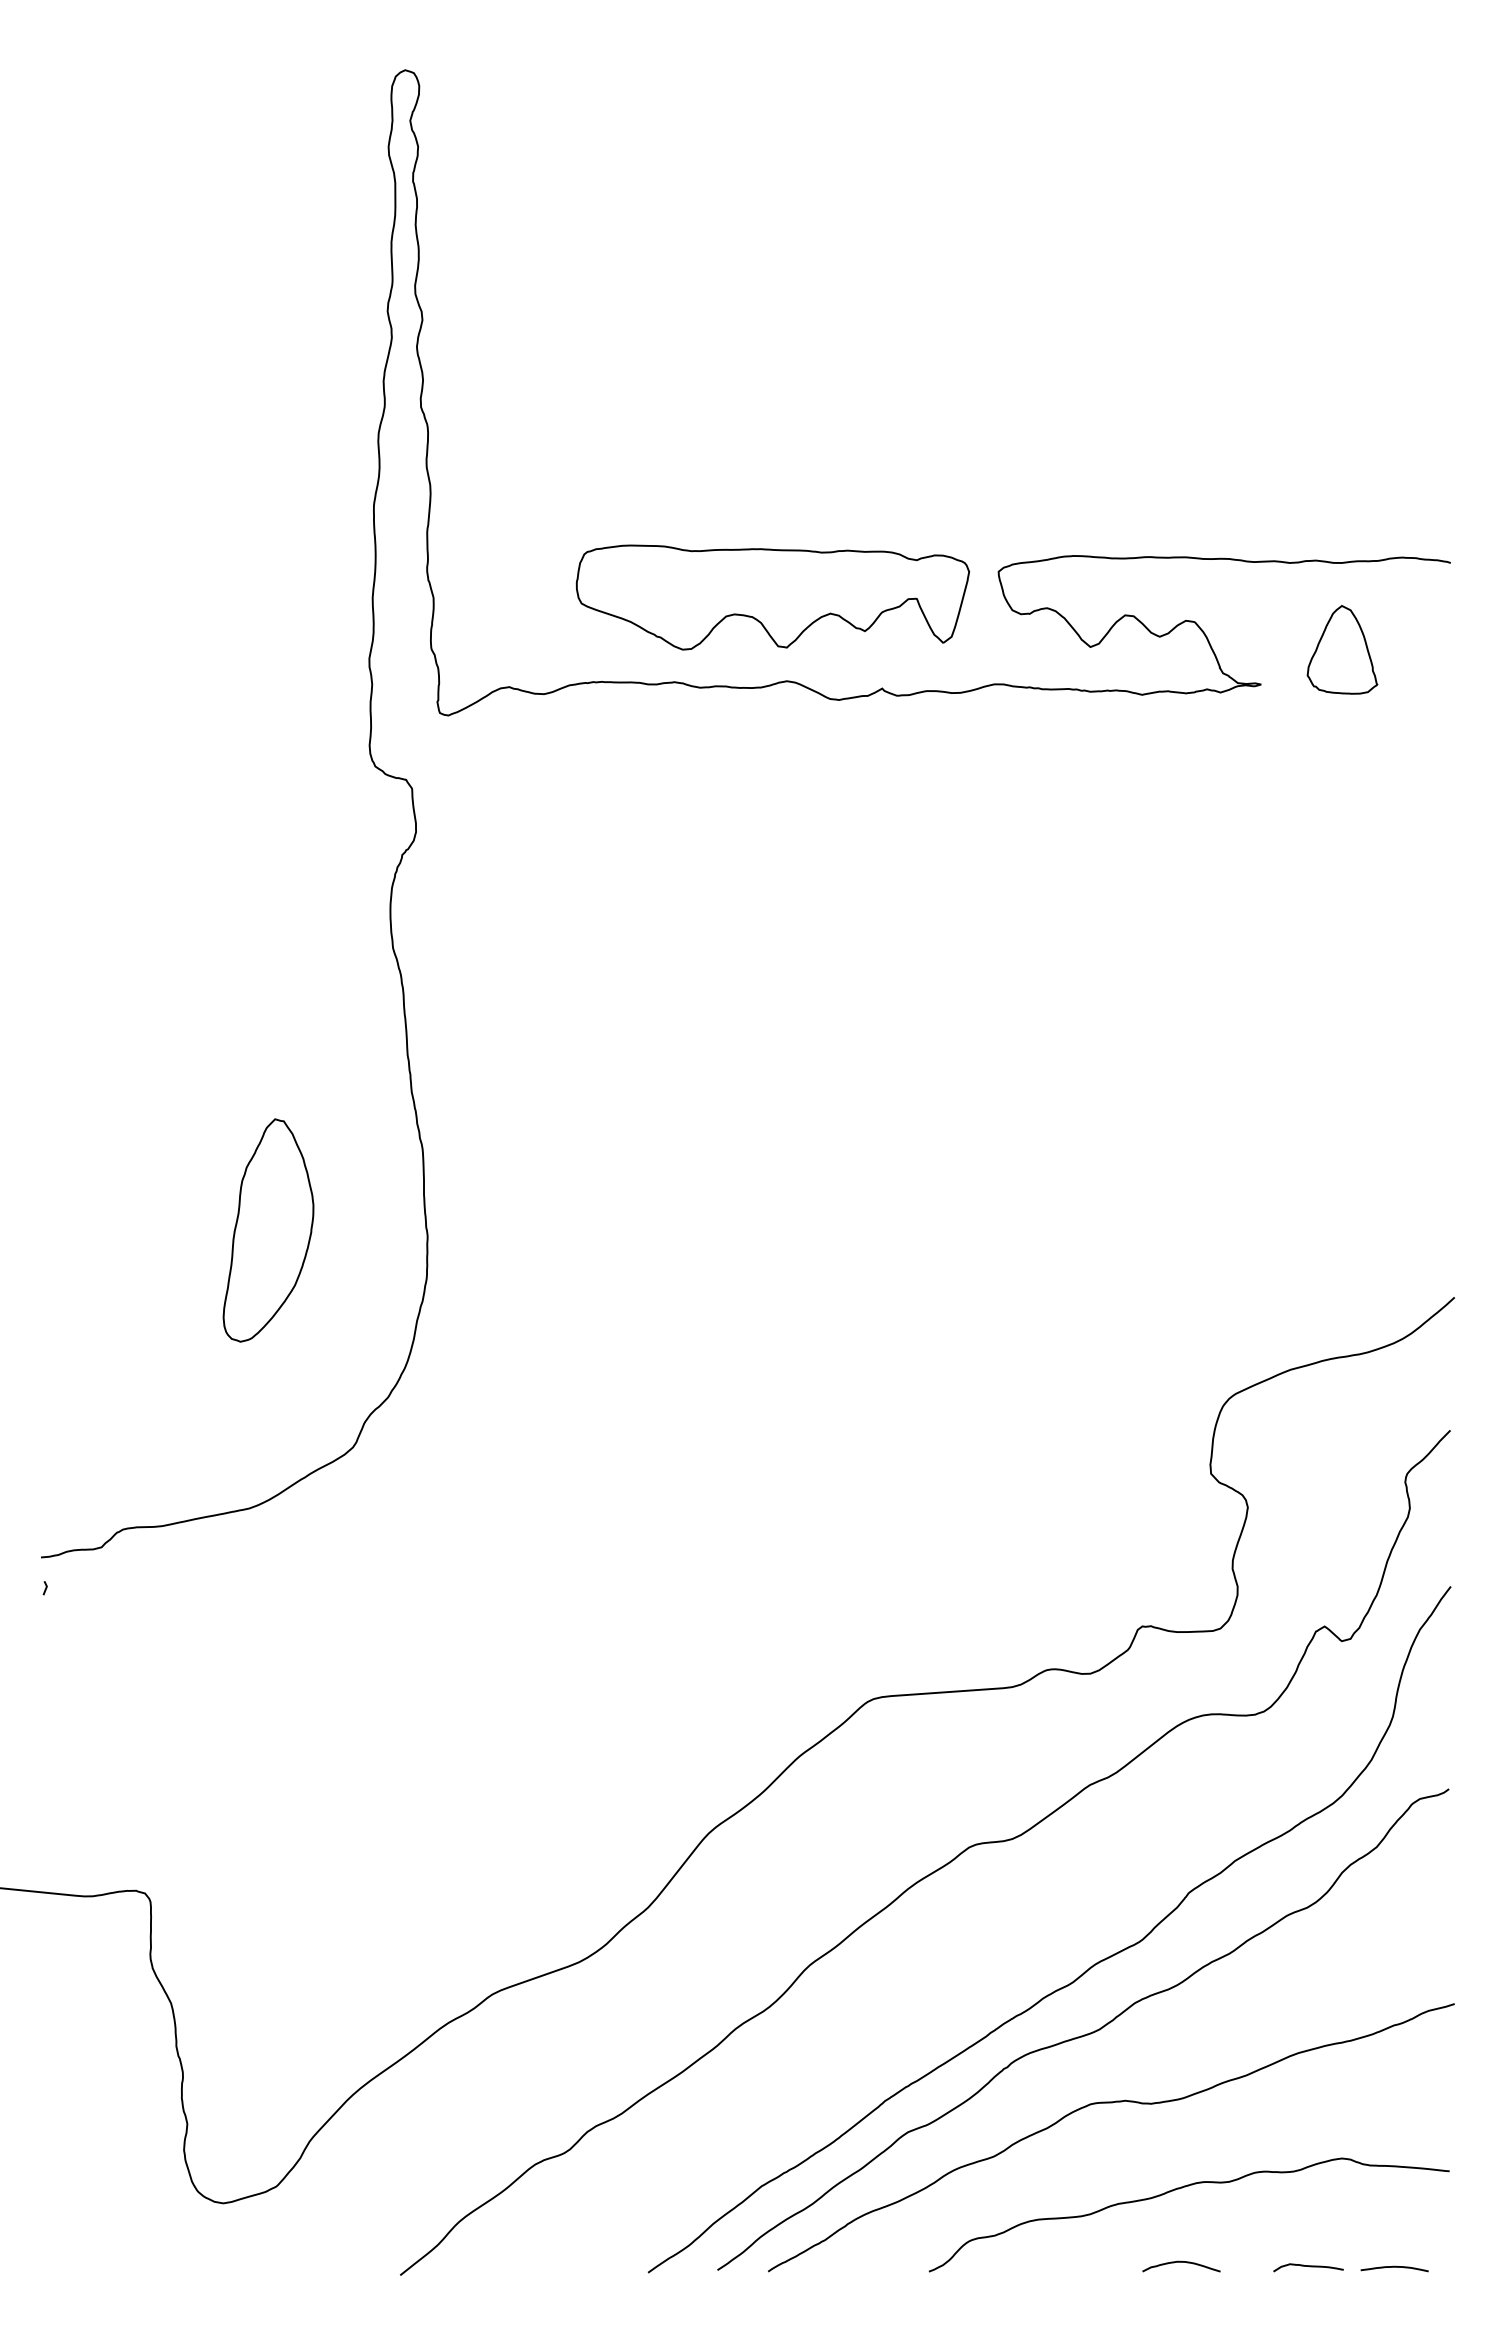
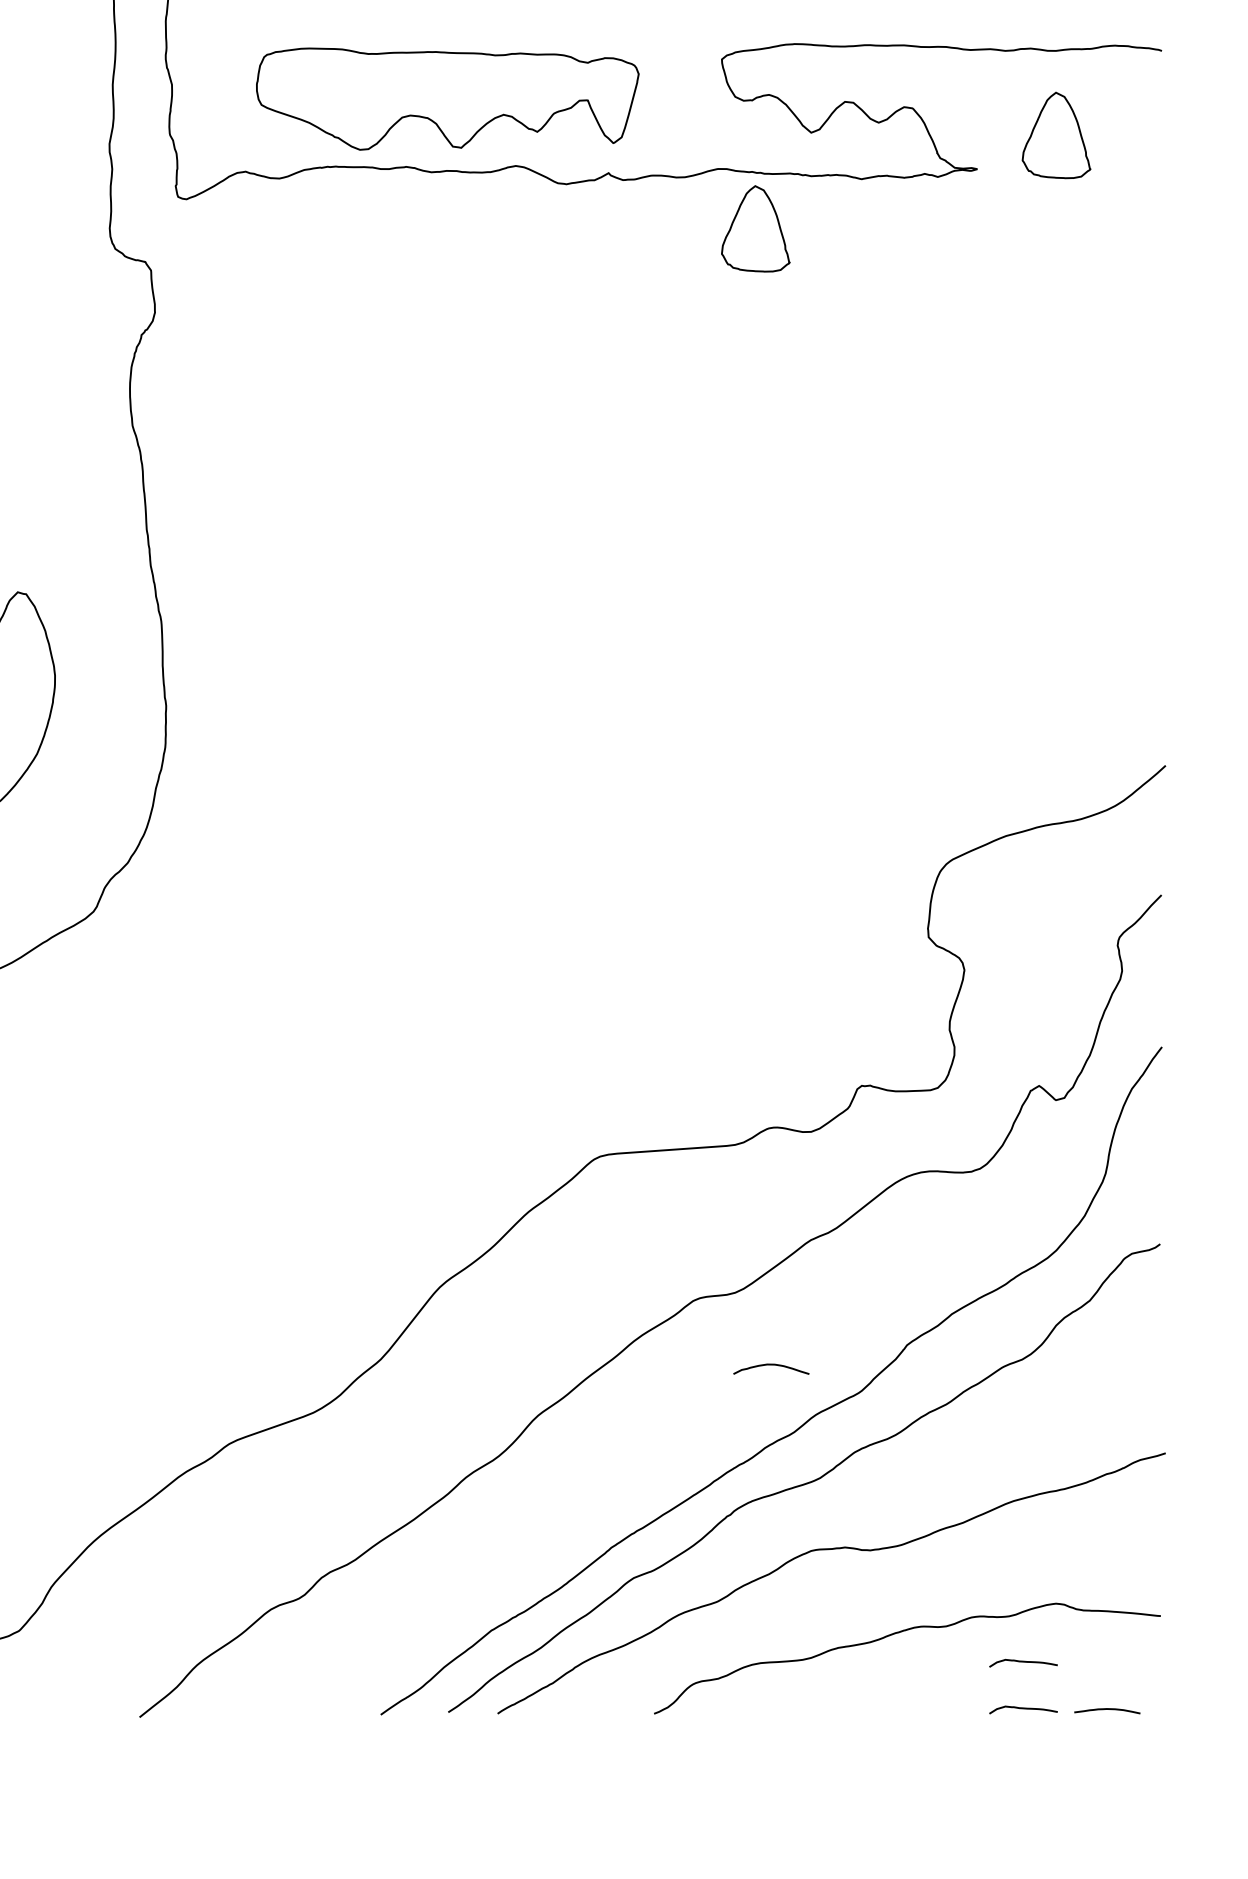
part: (772, 597) -> (447, 99), moved
part: (1033, 745) -> (755, 228), added
curve: (1308, 2218) -> (1023, 1662), added
curve: (1181, 2262) -> (771, 1365), moved

